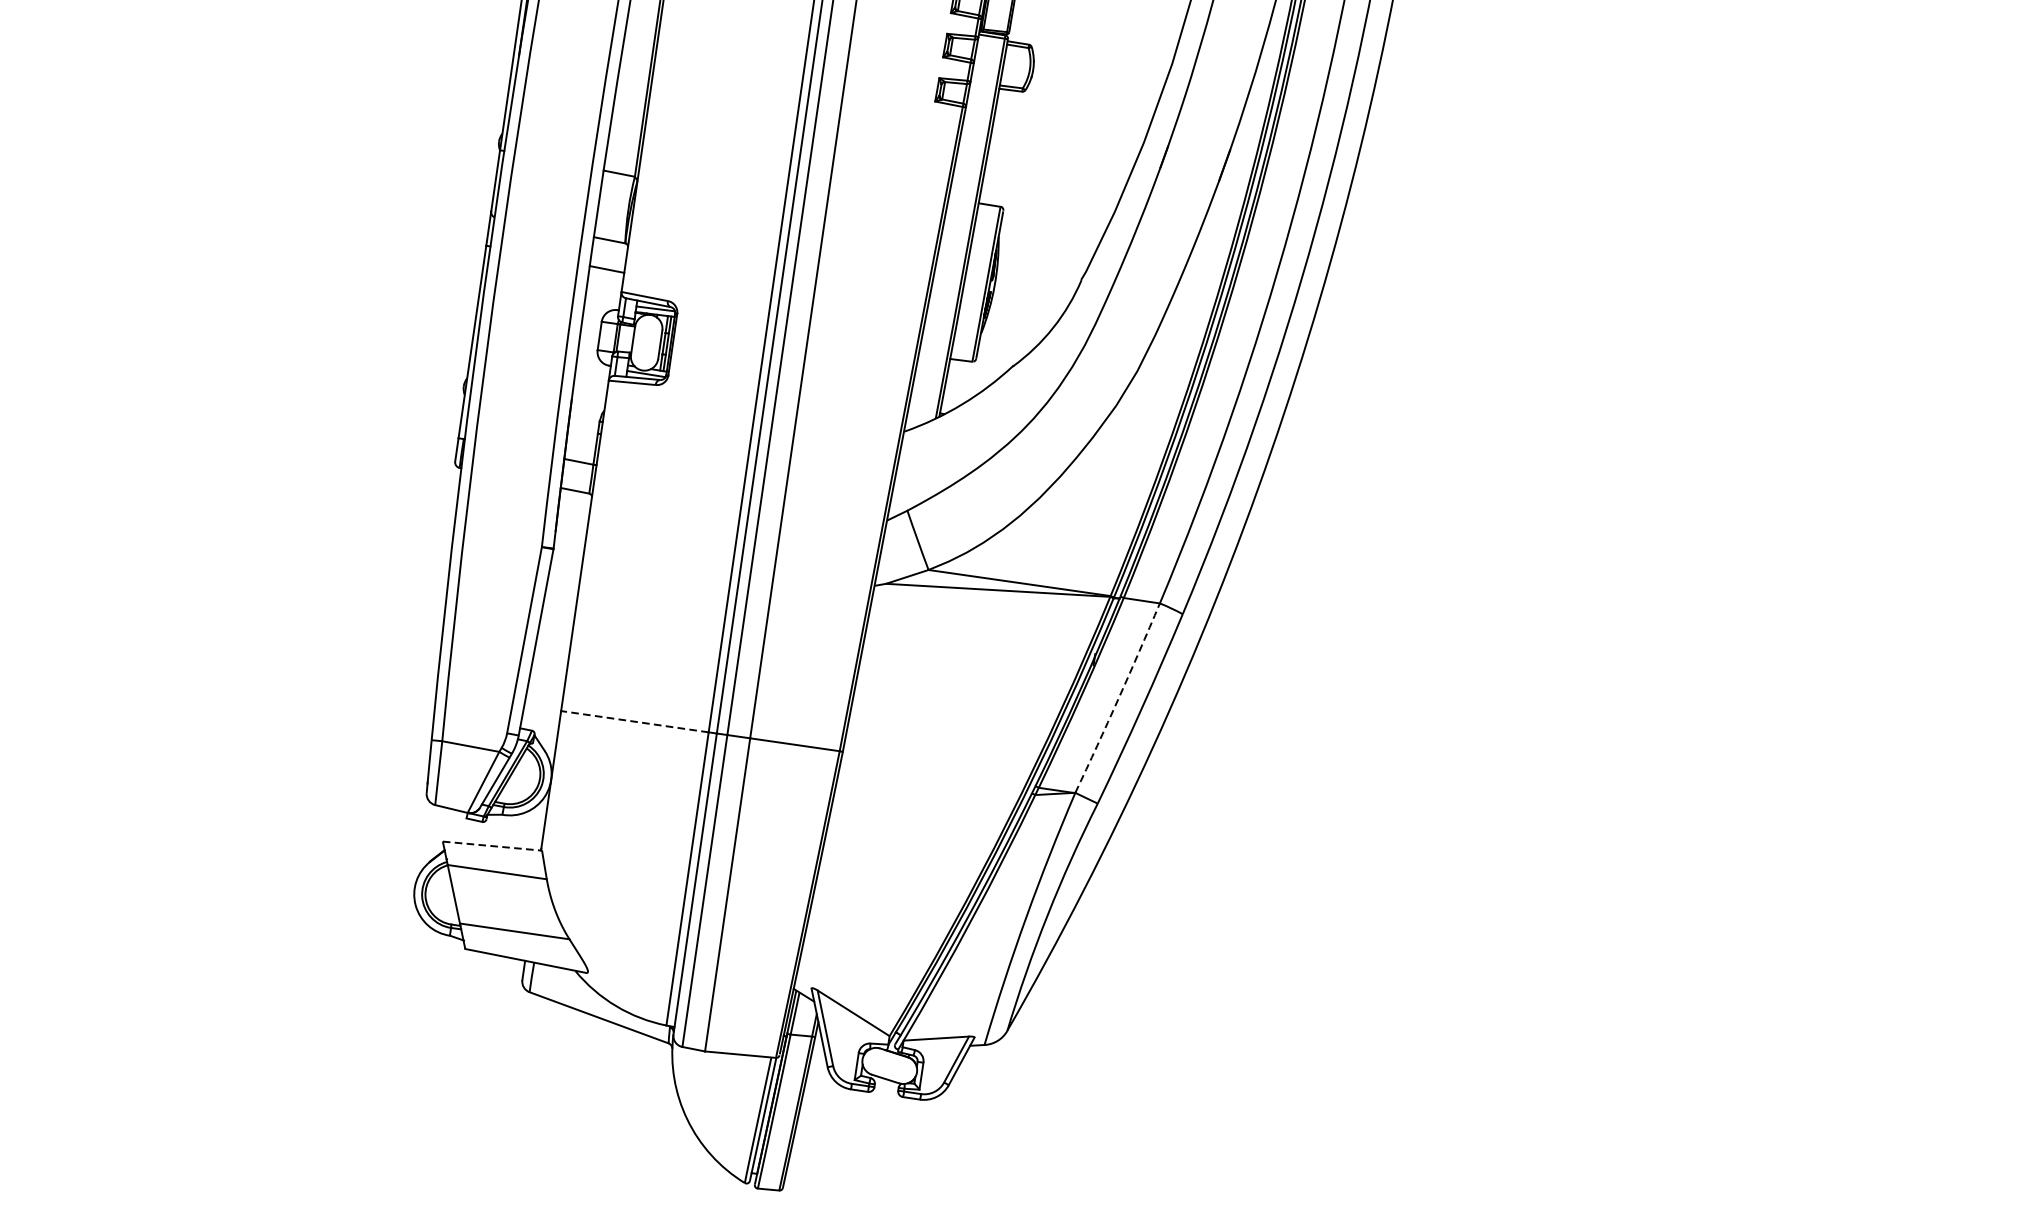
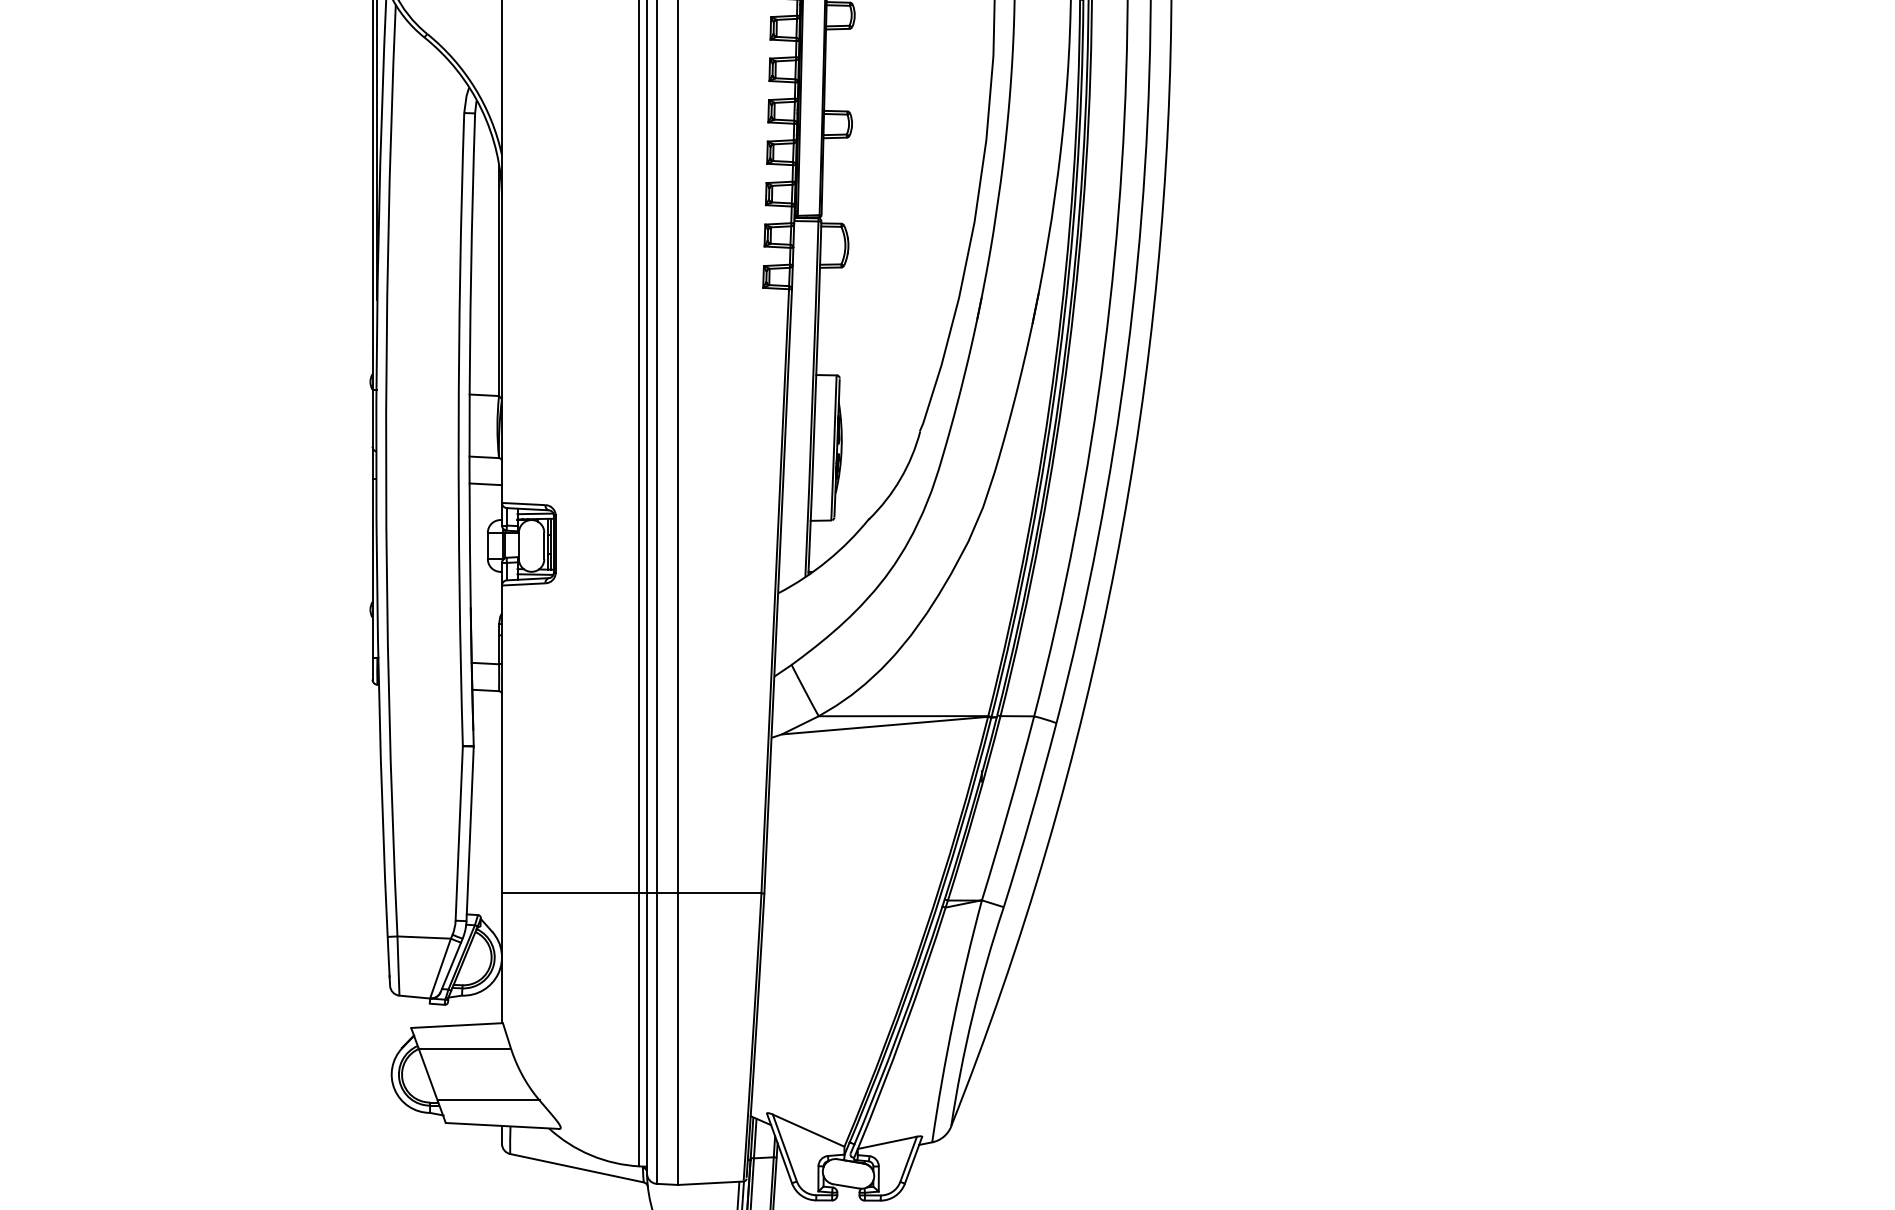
arc: (1119, 698) -> (1009, 808), dashed -> solid
line: (634, 721) -> (570, 893), dashed -> solid
line: (492, 846) -> (457, 1025), dashed -> solid

